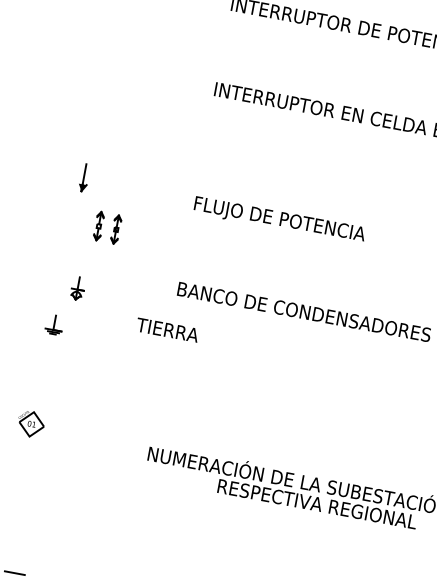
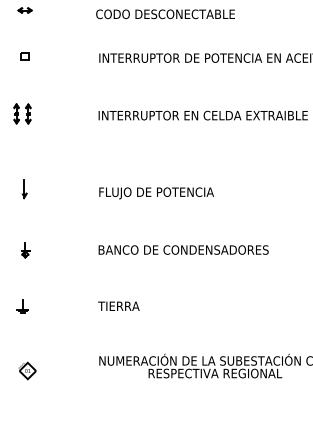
part: (107, 227) -> (22, 113), moved
part: (77, 289) -> (25, 250), moved
part: (54, 324) -> (22, 306), moved
text: (167, 328) -> (118, 305), moved
part: (31, 423) -> (27, 370), moved

